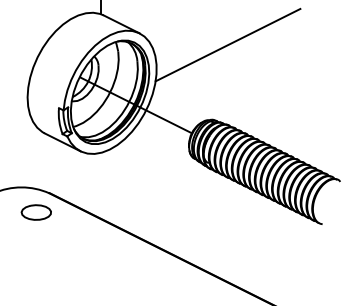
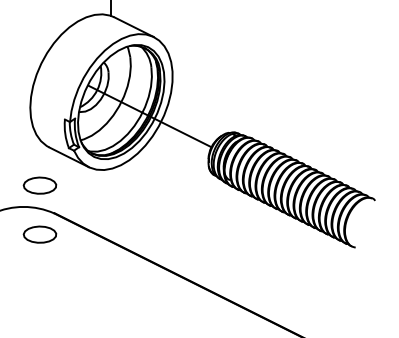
line: (228, 44) -> (251, 49), removed
part: (35, 167) -> (39, 185), added

